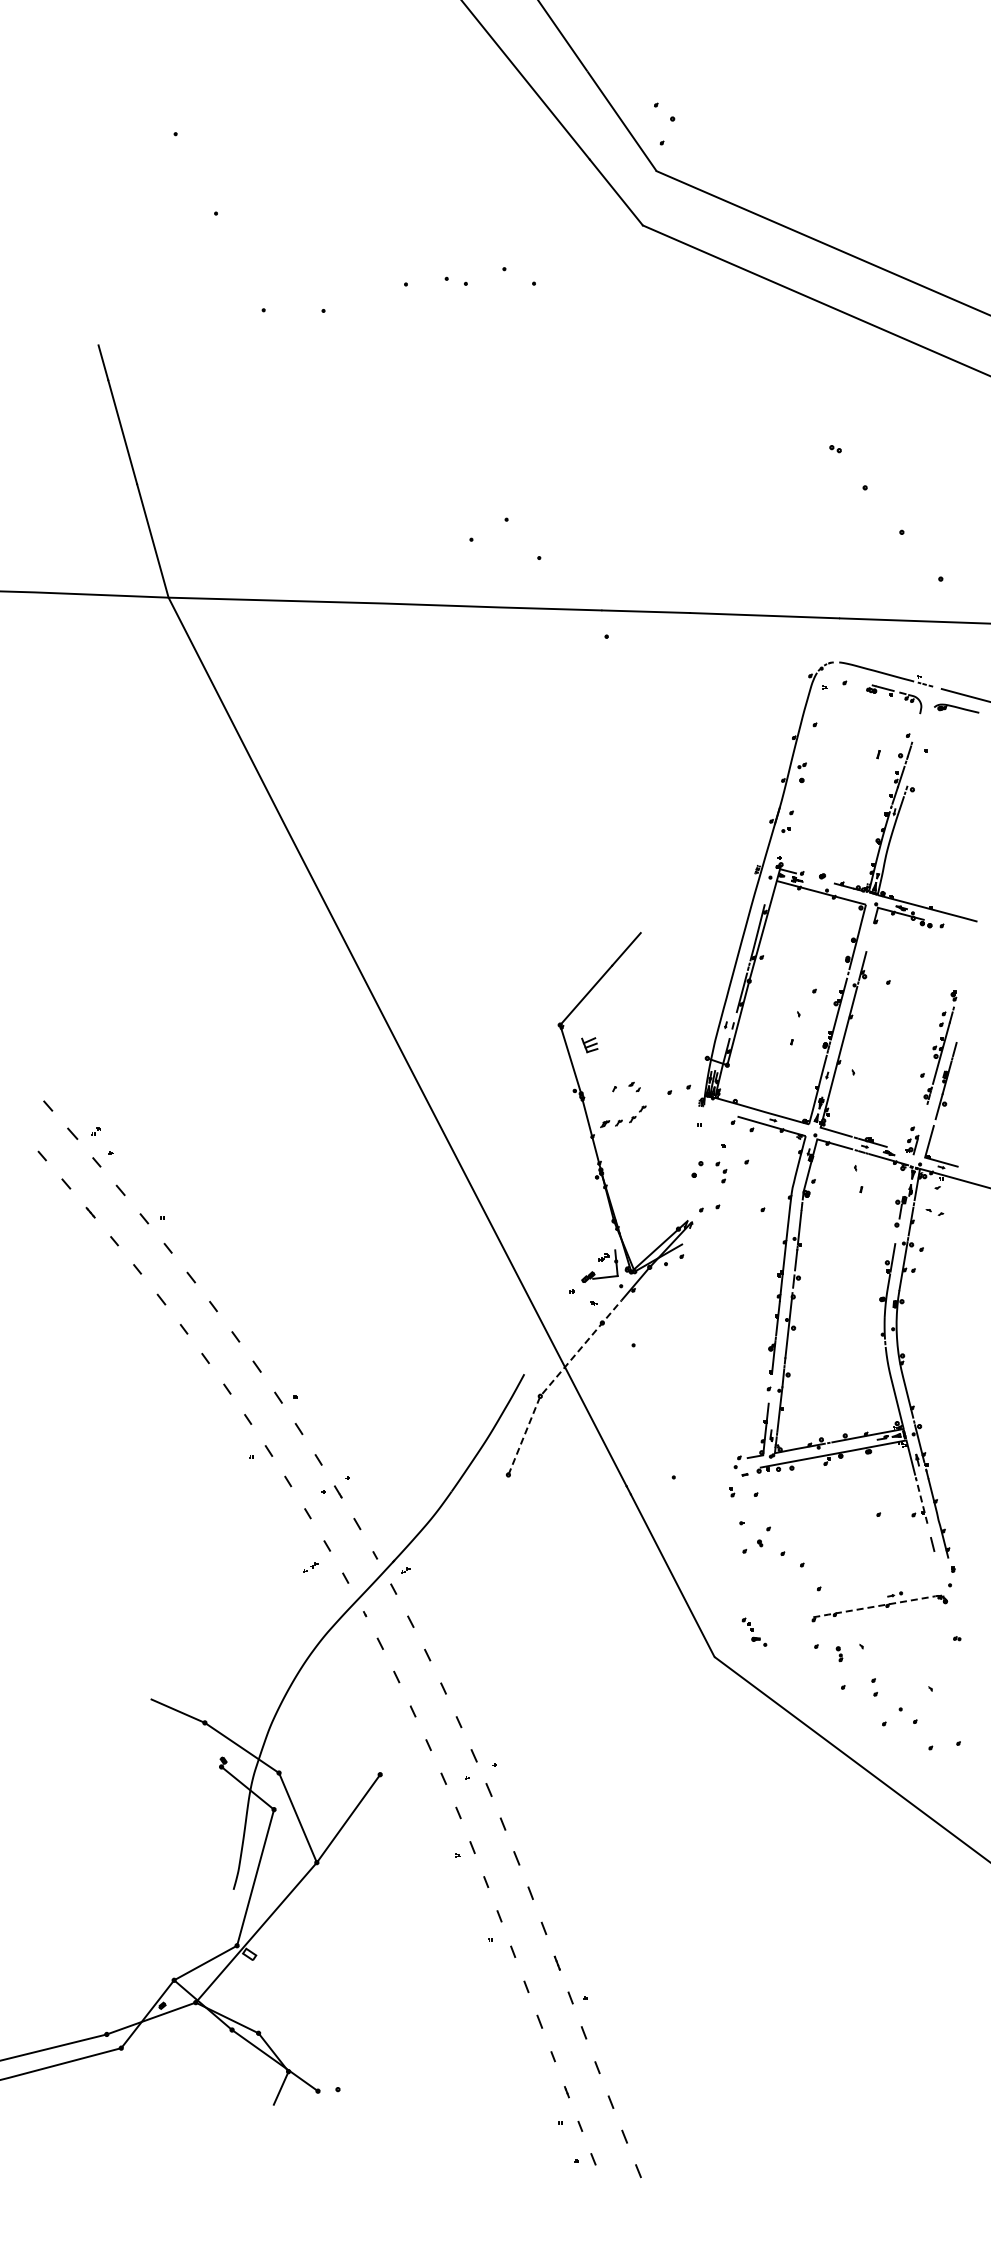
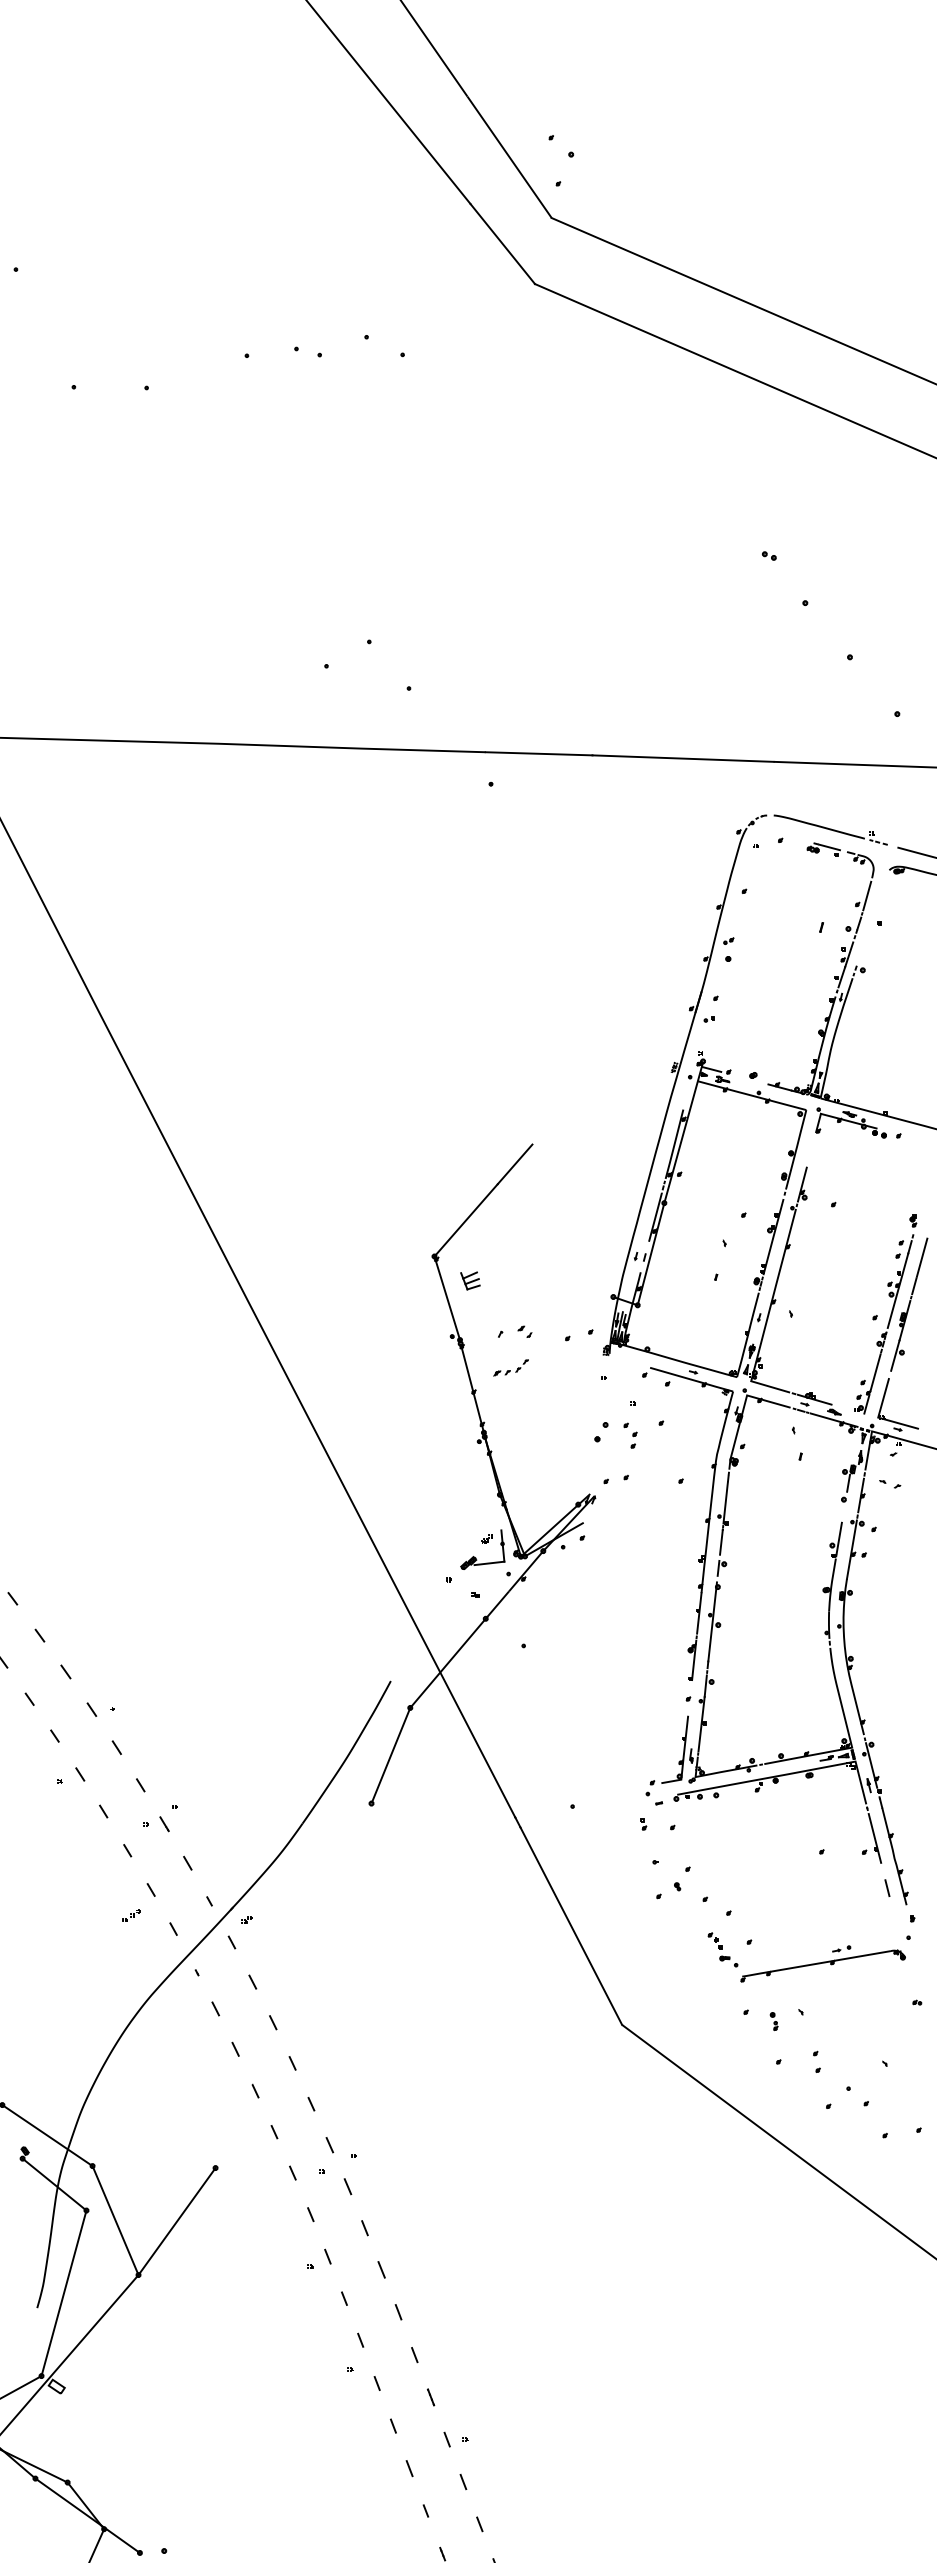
line: (915, 728) -> (866, 895), added
line: (960, 1025) -> (921, 1256), added
part: (622, 1116) -> (510, 1367), size x0.62
line: (922, 1120) -> (875, 1372), added
line: (553, 1380) -> (426, 1688), dashed -> solid
line: (922, 1503) -> (875, 1838), dashed -> solid
line: (873, 1606) -> (815, 1963), dashed -> solid
part: (754, 1631) -> (723, 1948), moved

